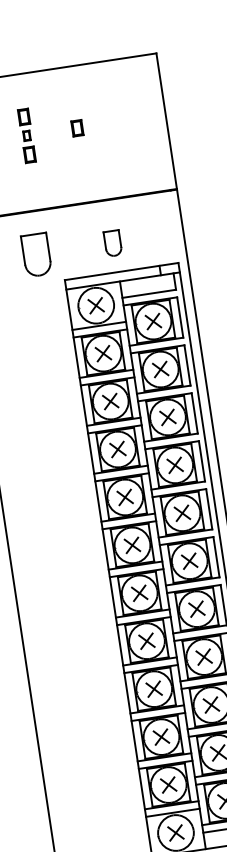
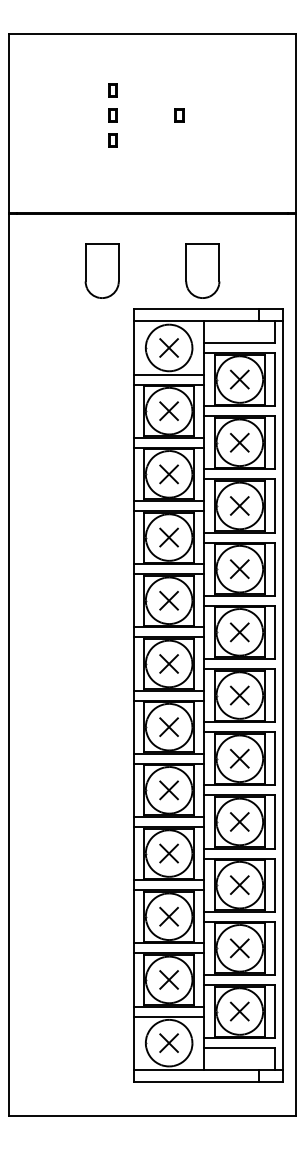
part: (23, 116) -> (112, 90), size x0.62
part: (77, 128) -> (179, 115), size x0.62
part: (29, 154) -> (112, 140), size x0.62
part: (112, 243) -> (202, 270), size x1.67

